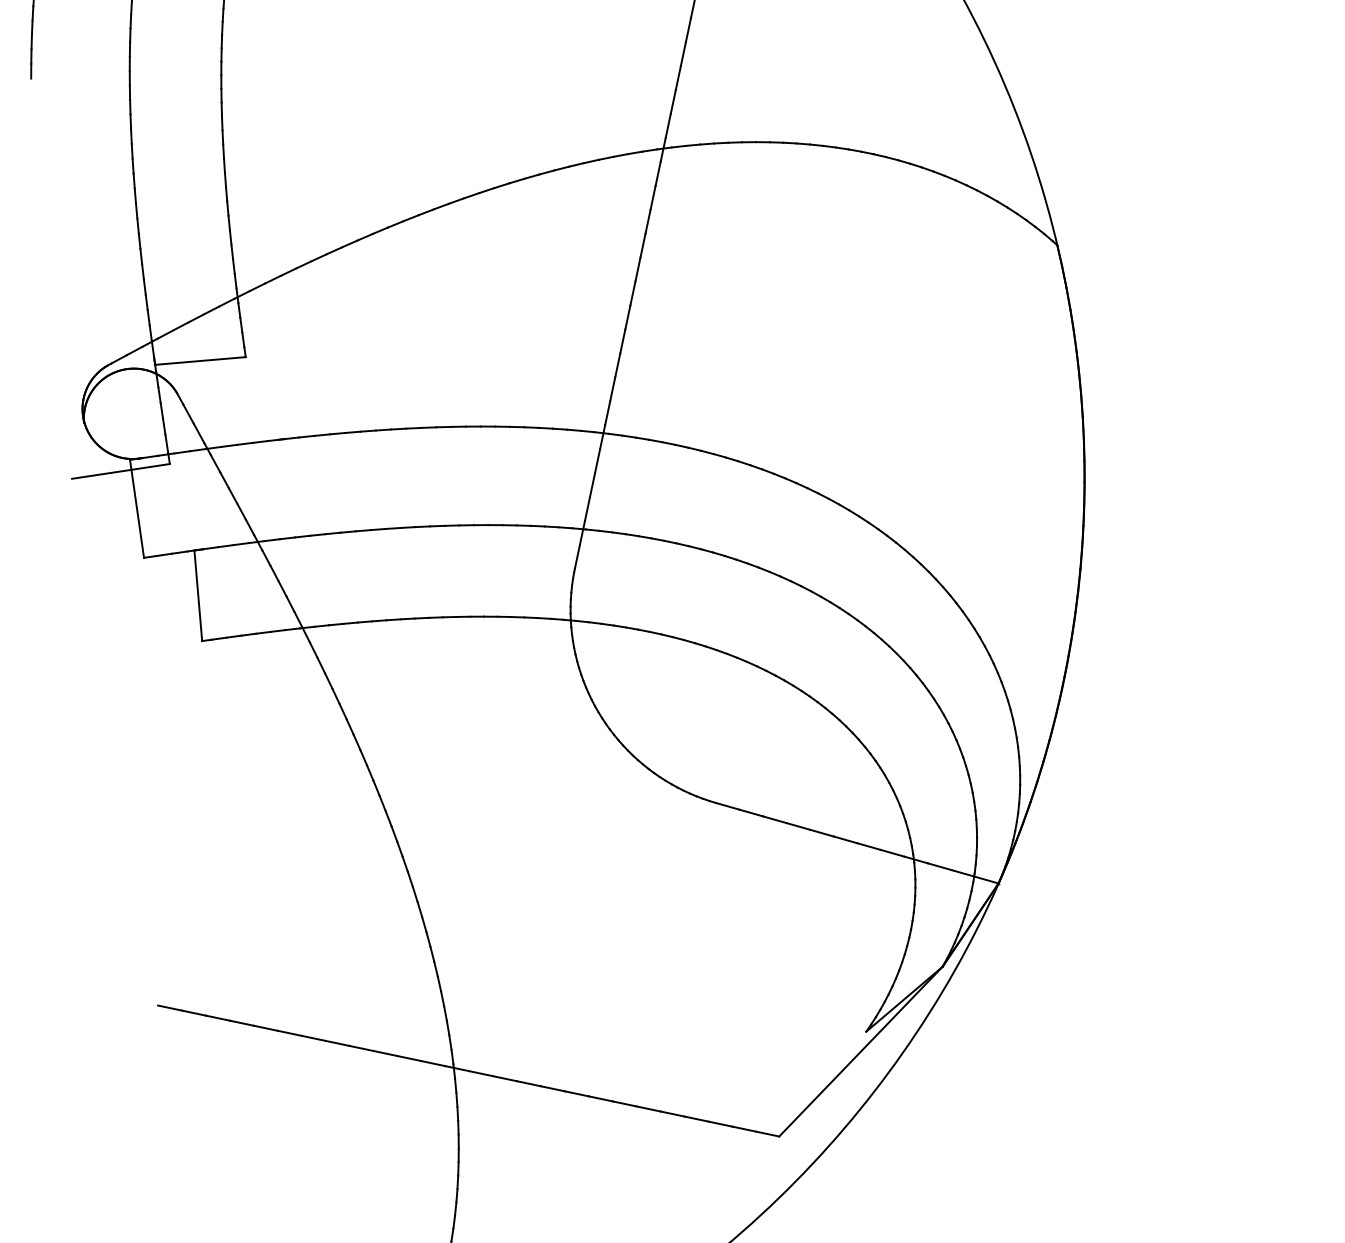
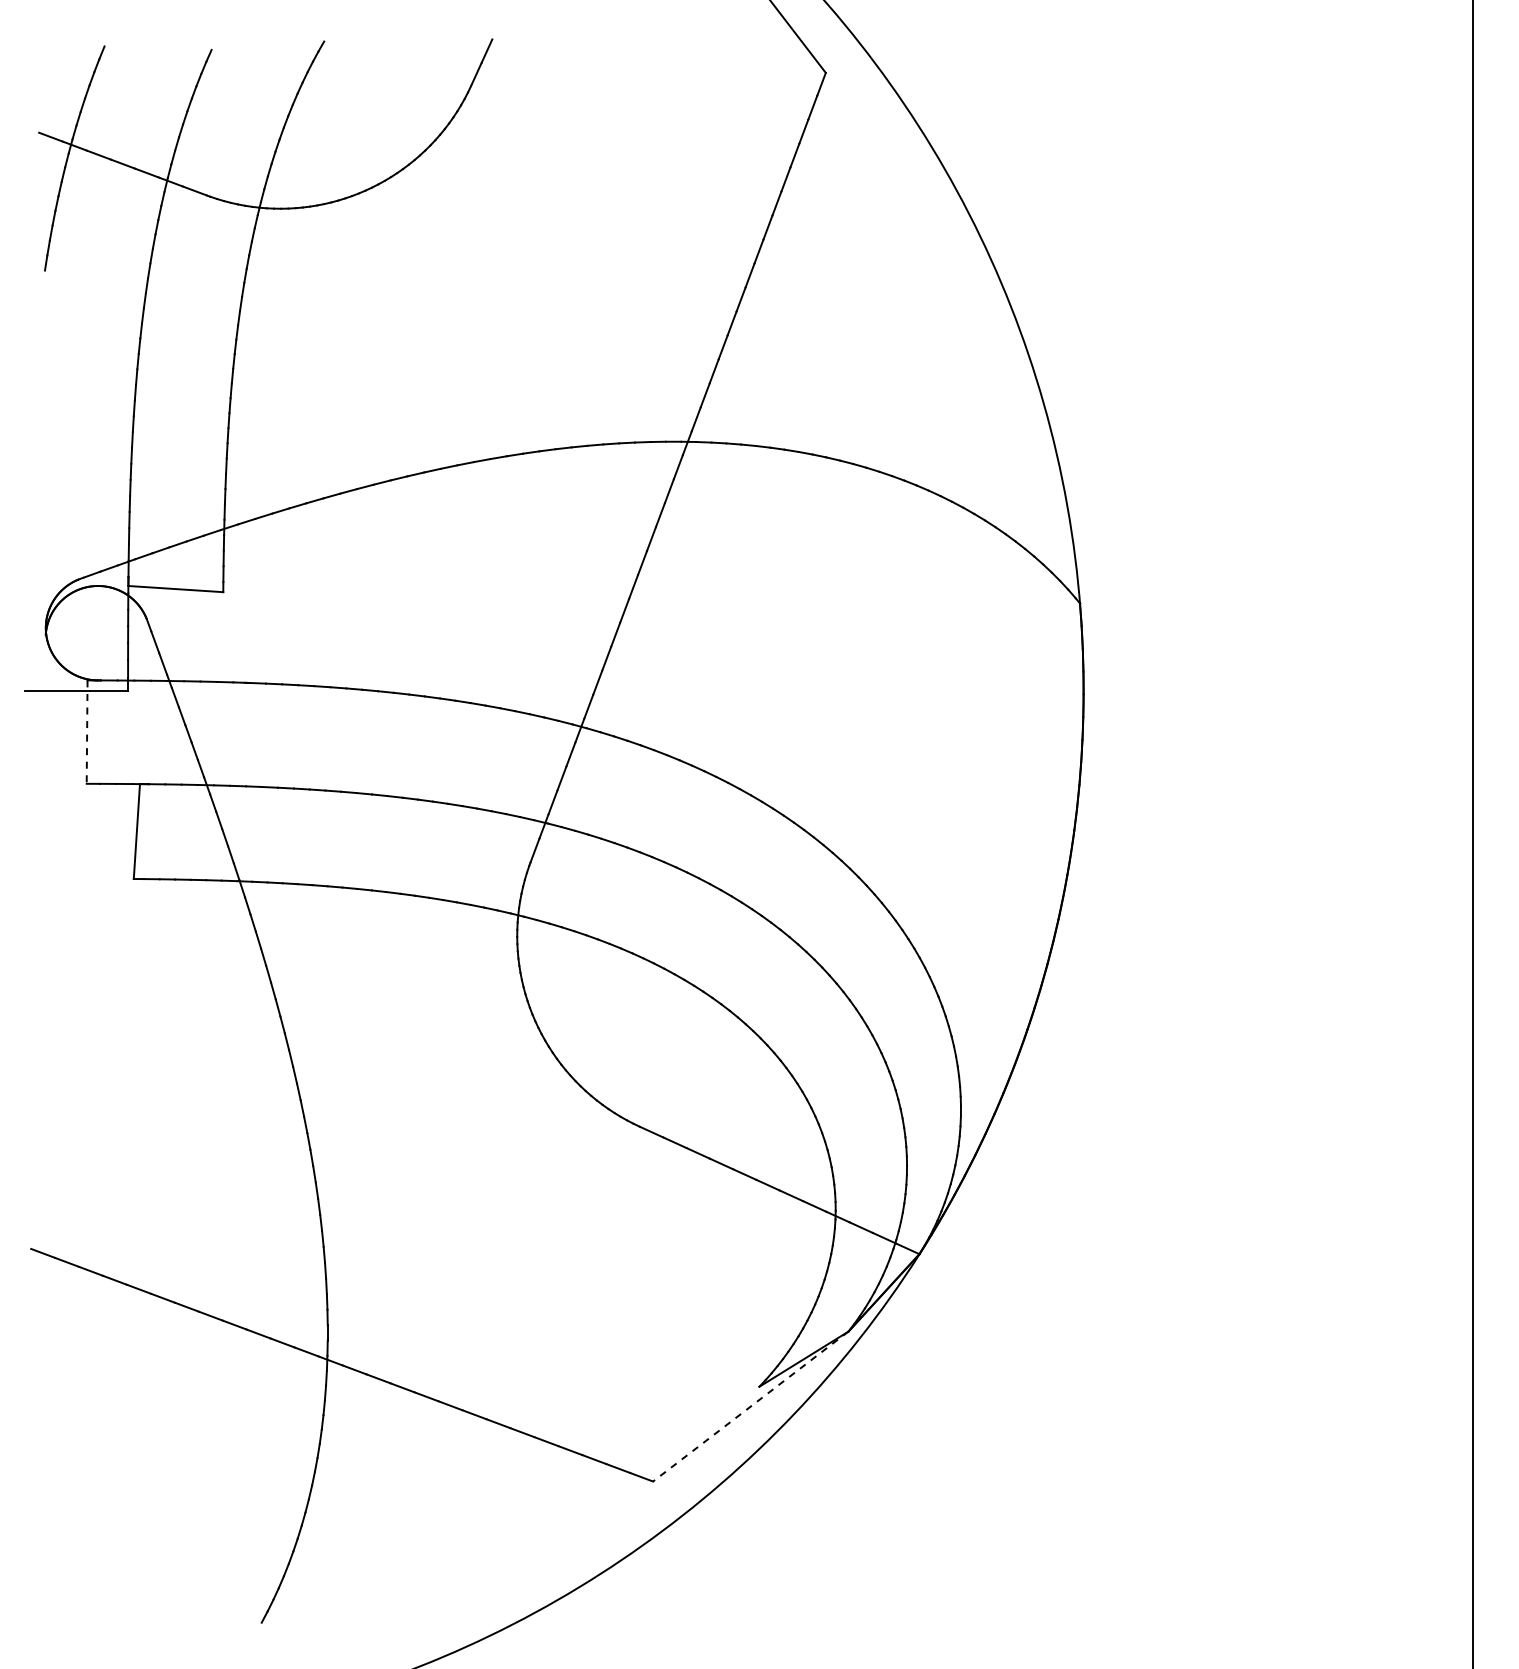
line: (137, 509) -> (87, 732), solid -> dashed
line: (860, 1051) -> (750, 1406), solid -> dashed

